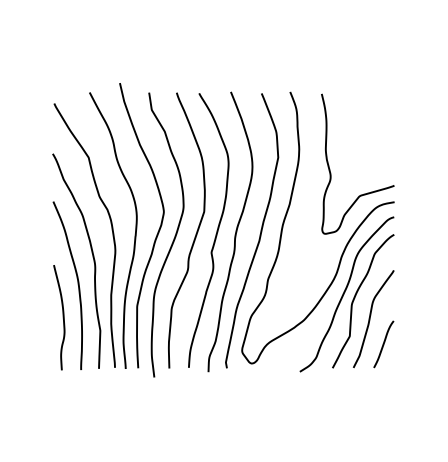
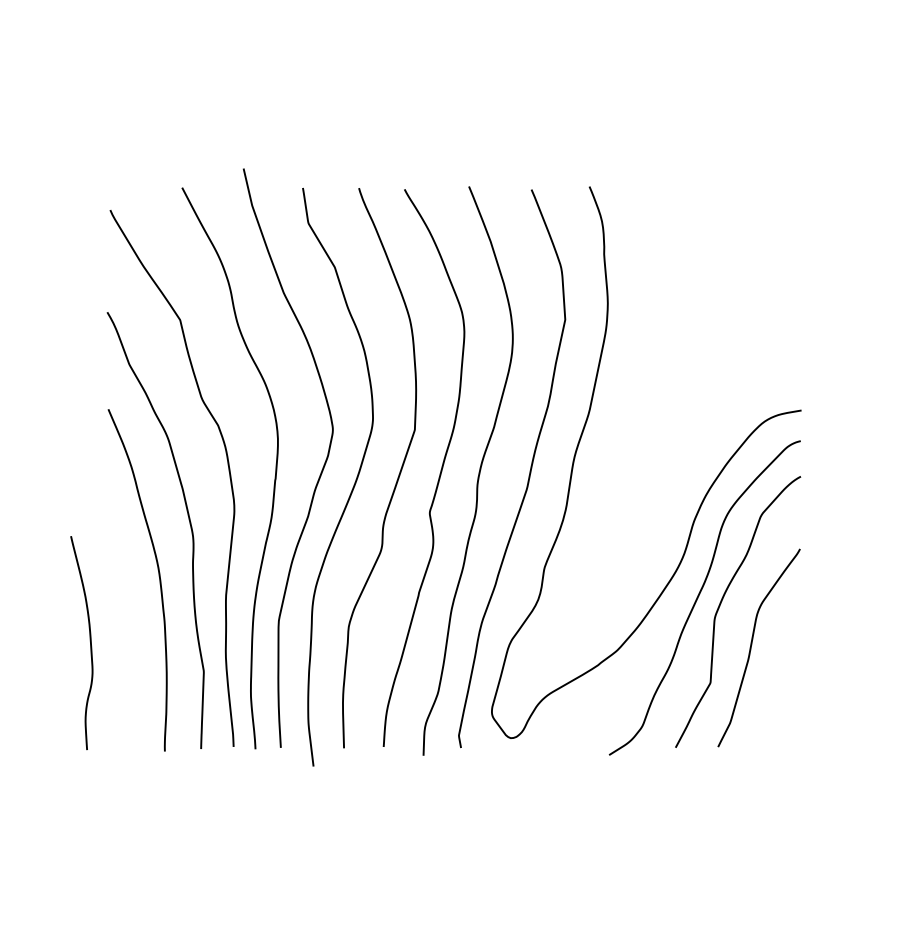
curve: (330, 169) -> (671, 344), removed
curve: (62, 317) -> (88, 642), moved
curve: (383, 344) -> (778, 699), removed

